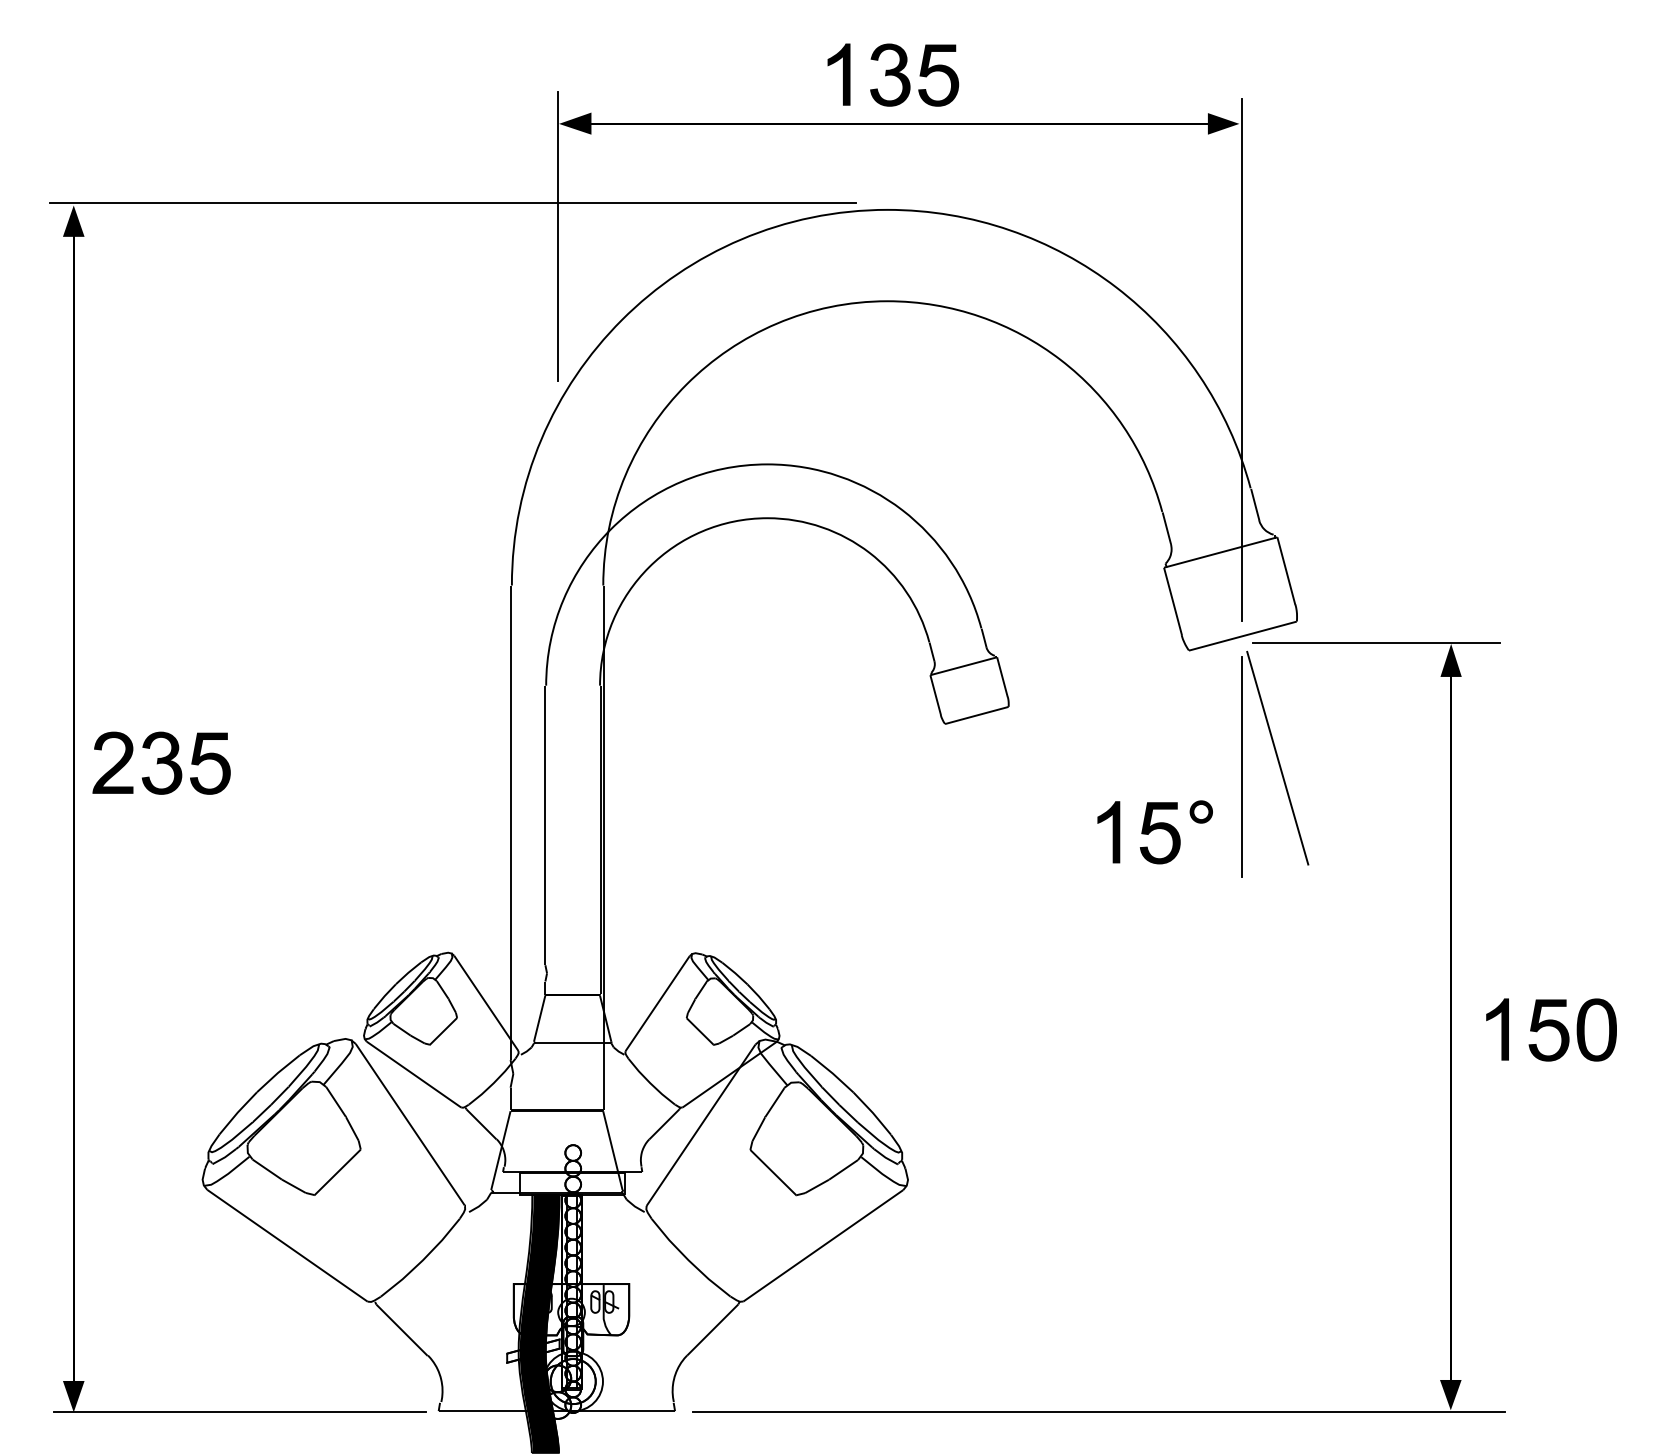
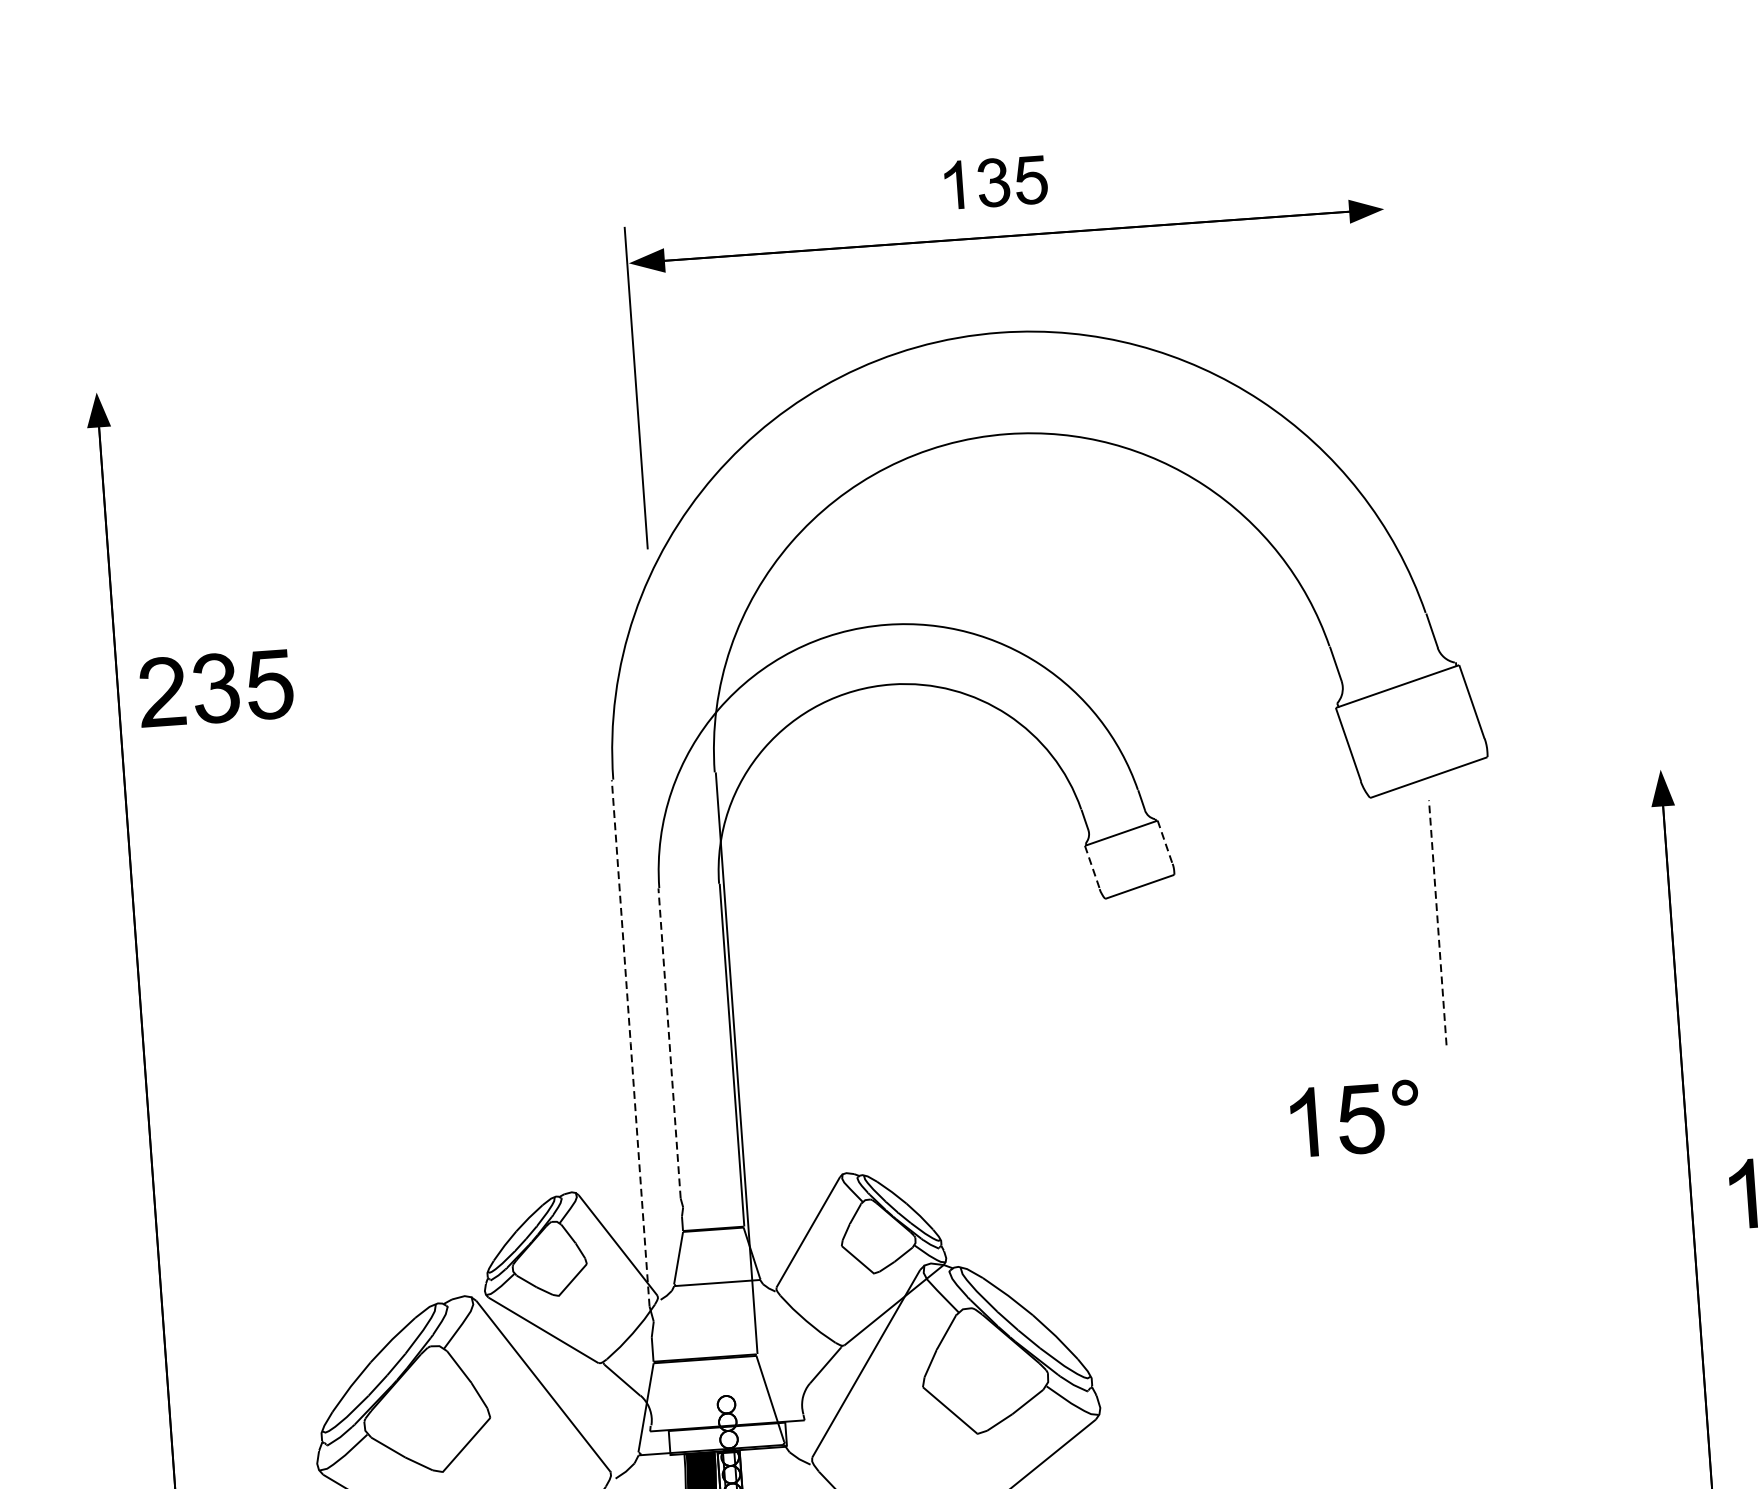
part: (893, 74) -> (996, 181), size x0.7
line: (452, 203) -> (516, 360), removed
line: (1241, 360) -> (1405, 471), removed
line: (1376, 643) -> (1577, 775), removed
line: (1002, 677) -> (1165, 842), solid -> dashed
line: (935, 695) -> (1092, 867), solid -> dashed
line: (1277, 757) -> (1476, 909), removed
part: (161, 762) -> (215, 687), moved
line: (1241, 766) -> (1437, 922), solid -> dashed
line: (510, 823) -> (630, 1043), solid -> dashed
line: (545, 825) -> (669, 1043), solid -> dashed
part: (1154, 832) -> (1354, 1119), moved

